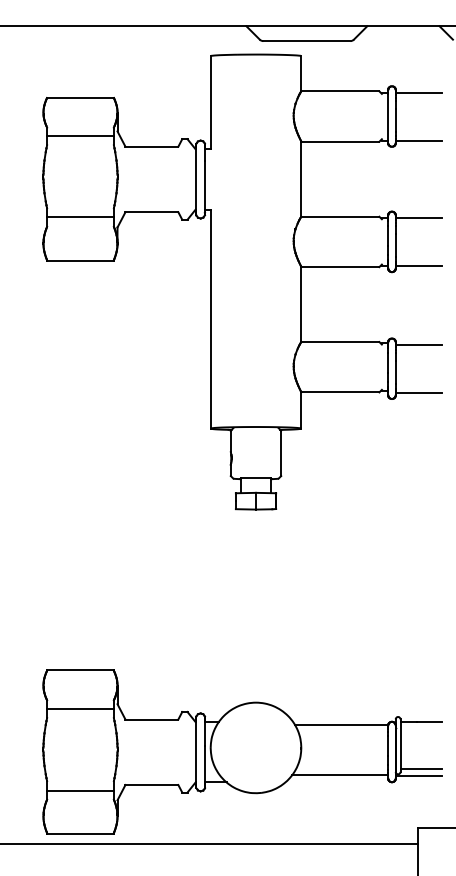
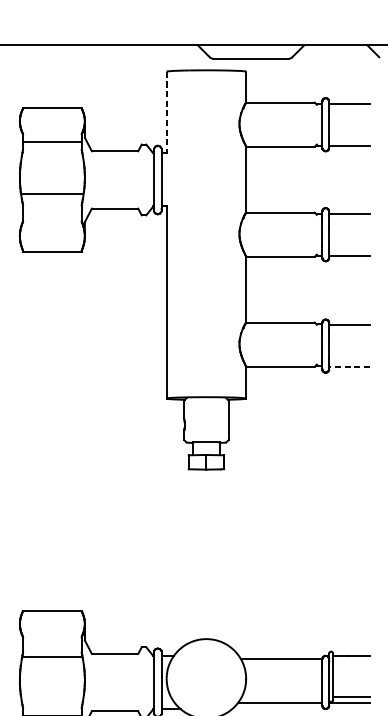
line: (210, 102) -> (166, 112), solid -> dashed
line: (80, 217) -> (52, 194), moved
line: (418, 392) -> (349, 366), solid -> dashed
line: (80, 709) -> (52, 657), moved

